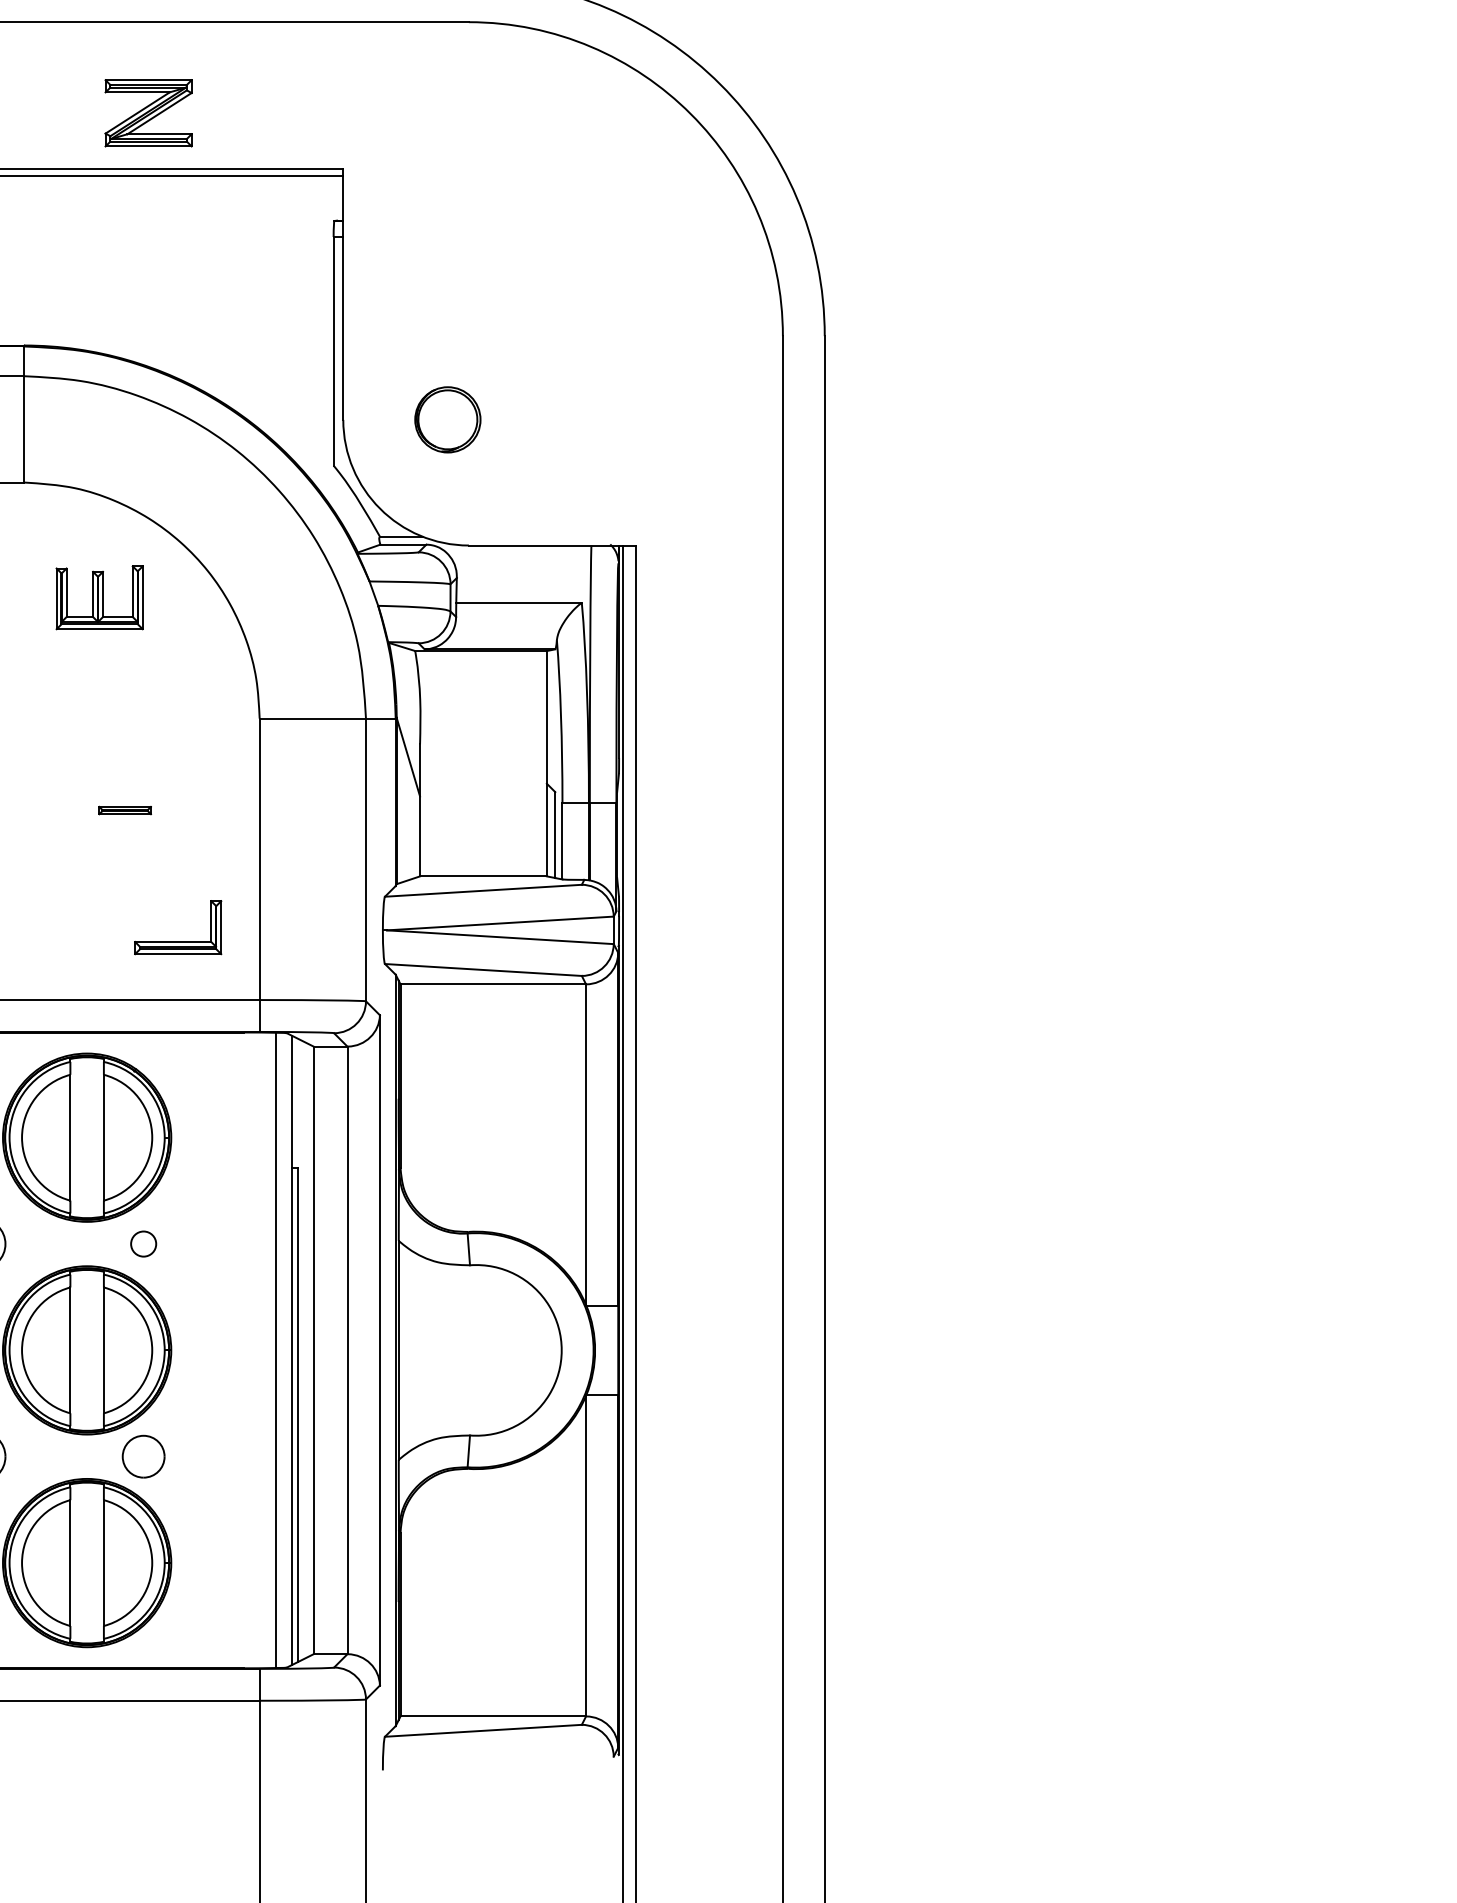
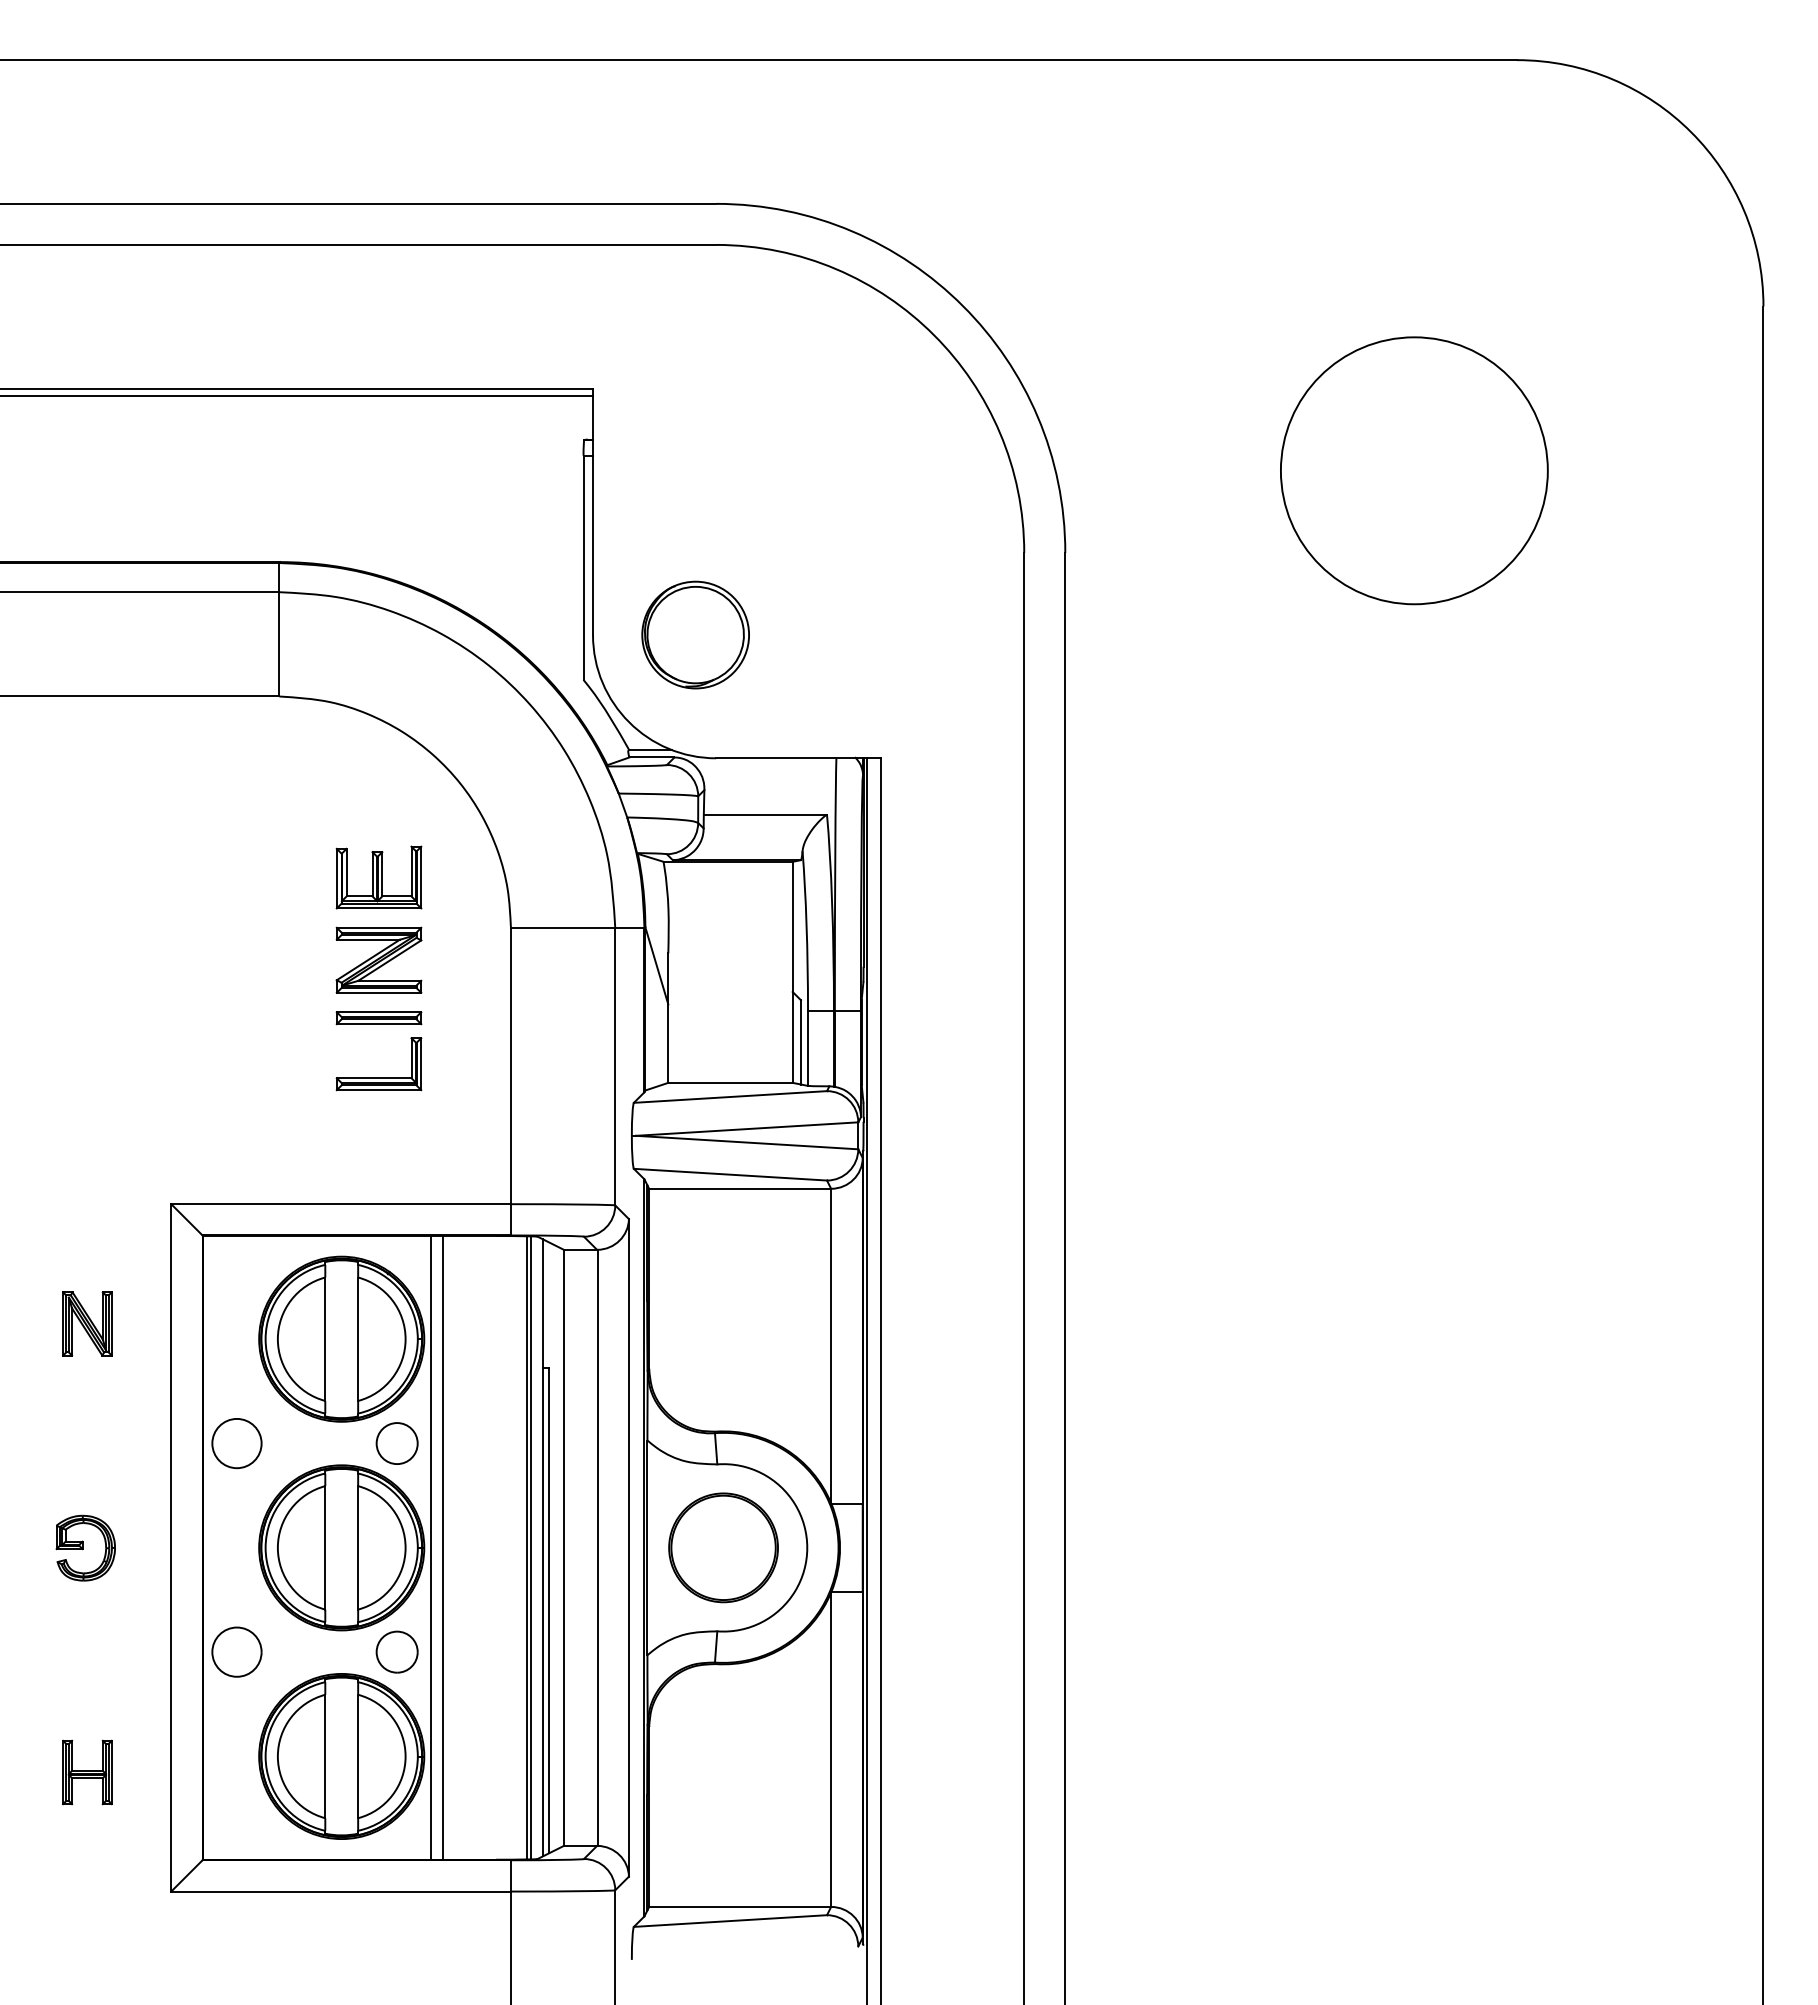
part: (148, 112) -> (378, 959), moved
circle: (1180, 252) -> (1414, 470), added
part: (447, 419) -> (695, 634), size x1.67
part: (99, 597) -> (378, 877), moved
part: (124, 810) -> (378, 1018), size x1.67
part: (177, 941) -> (378, 1077), moved
circle: (142, 1244) -> (396, 1443), size x1.67
line: (178, 1350) -> (431, 1547), added
line: (190, 1350) -> (443, 1547), added
line: (279, 1350) -> (530, 1547), added
part: (476, 1350) -> (723, 1547), added

